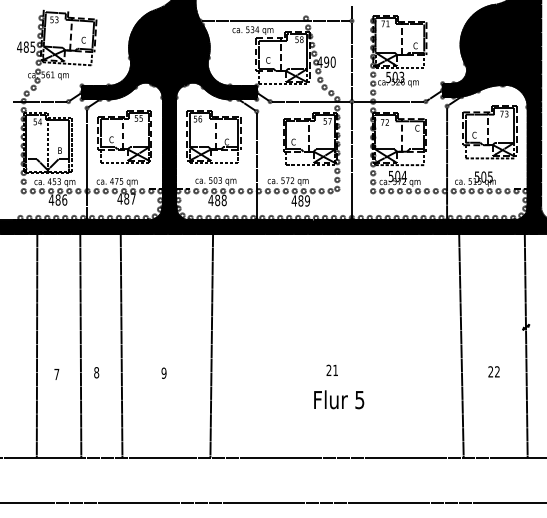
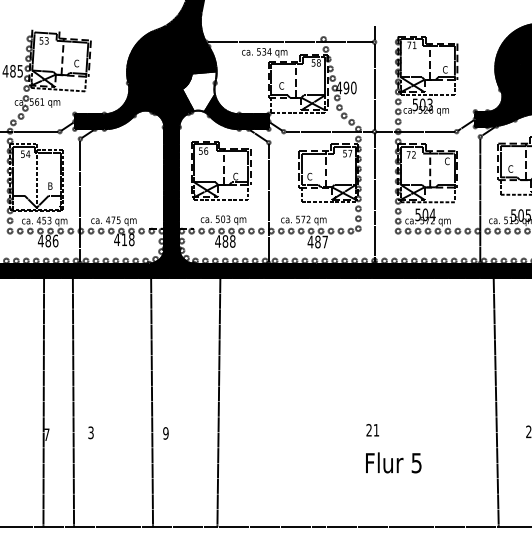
fill: (193, 65) -> (198, 91), removed
part: (124, 136) -> (121, 170), removed
text: (129, 198) -> (127, 239), 487 -> 418
text: (307, 200) -> (325, 241), 489 -> 487
line: (36, 345) -> (43, 402), moved
line: (121, 345) -> (151, 402), moved
text: (331, 369) -> (371, 429), moved
text: (96, 372) -> (90, 432), 8 -> 3
text: (339, 399) -> (394, 462), moved

